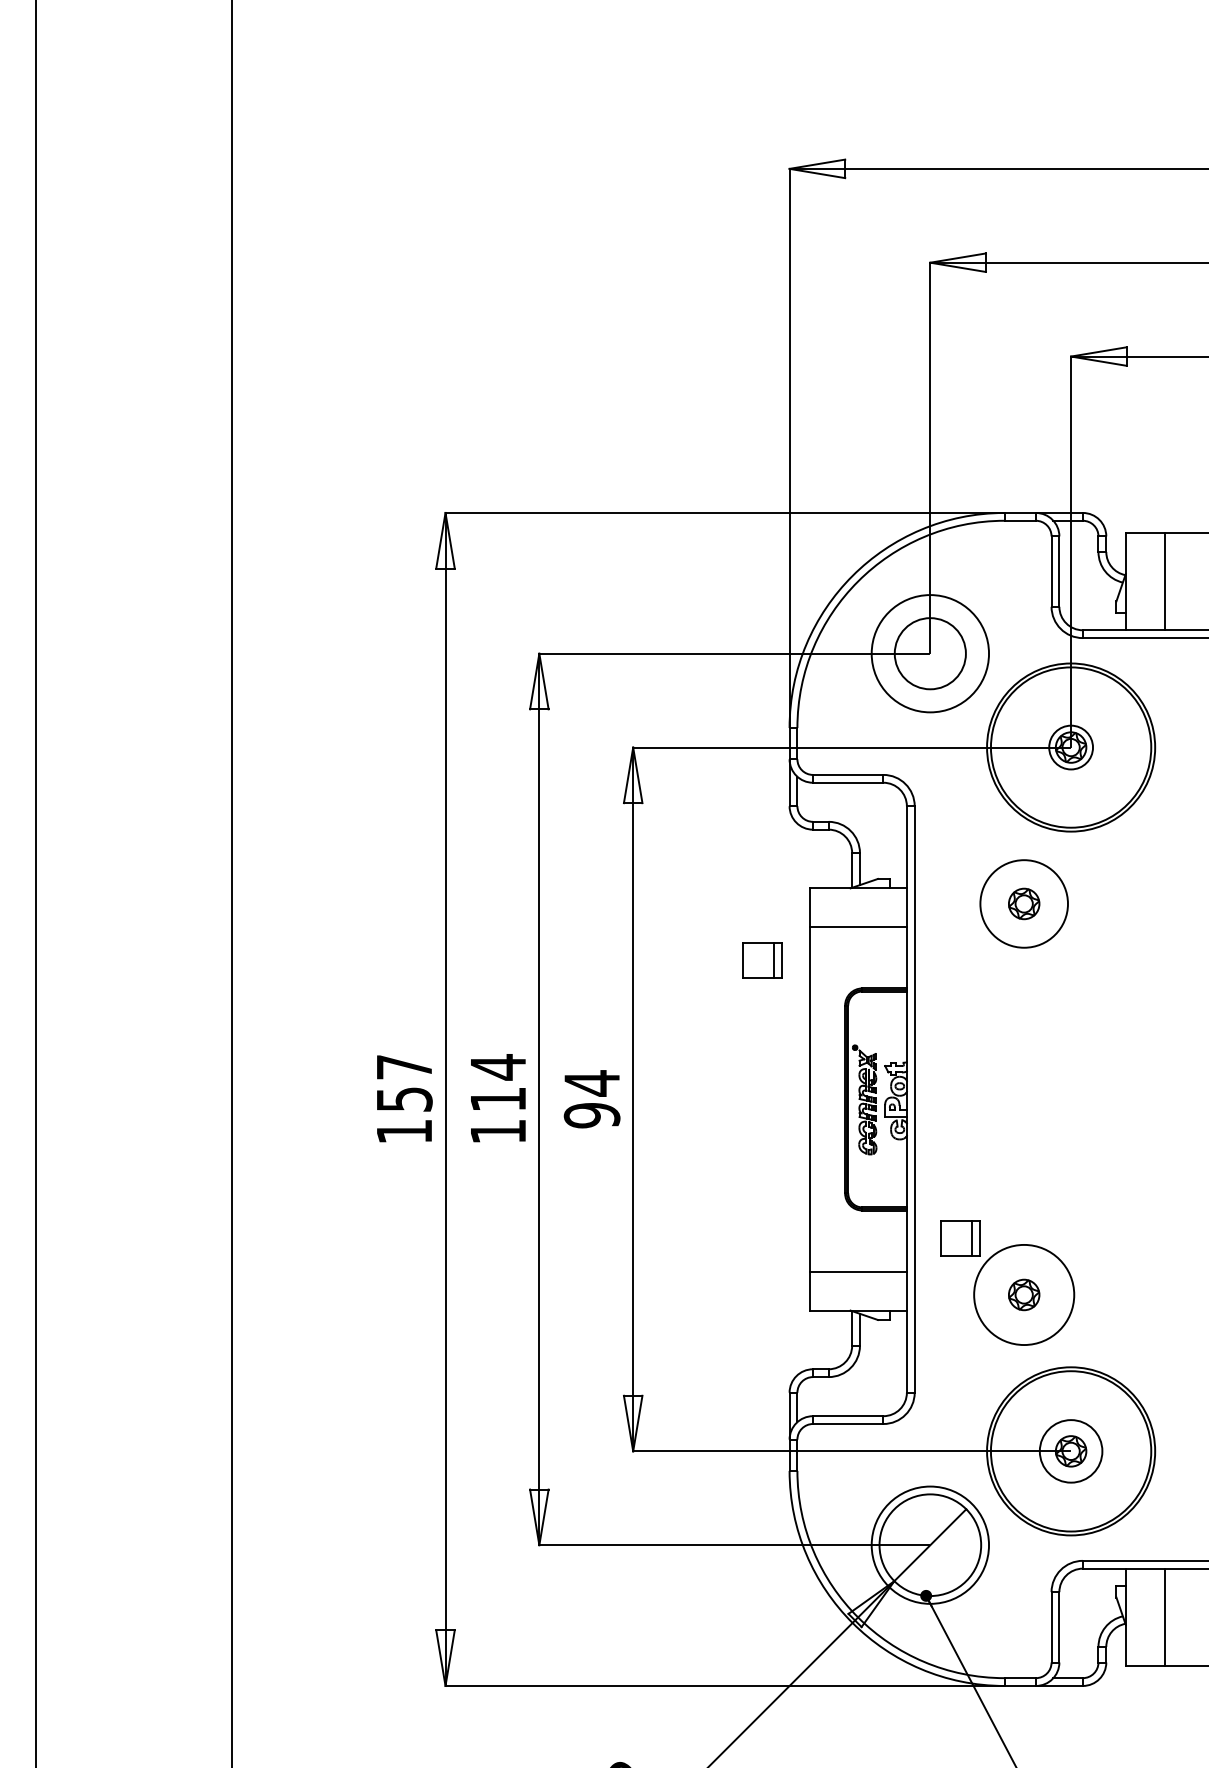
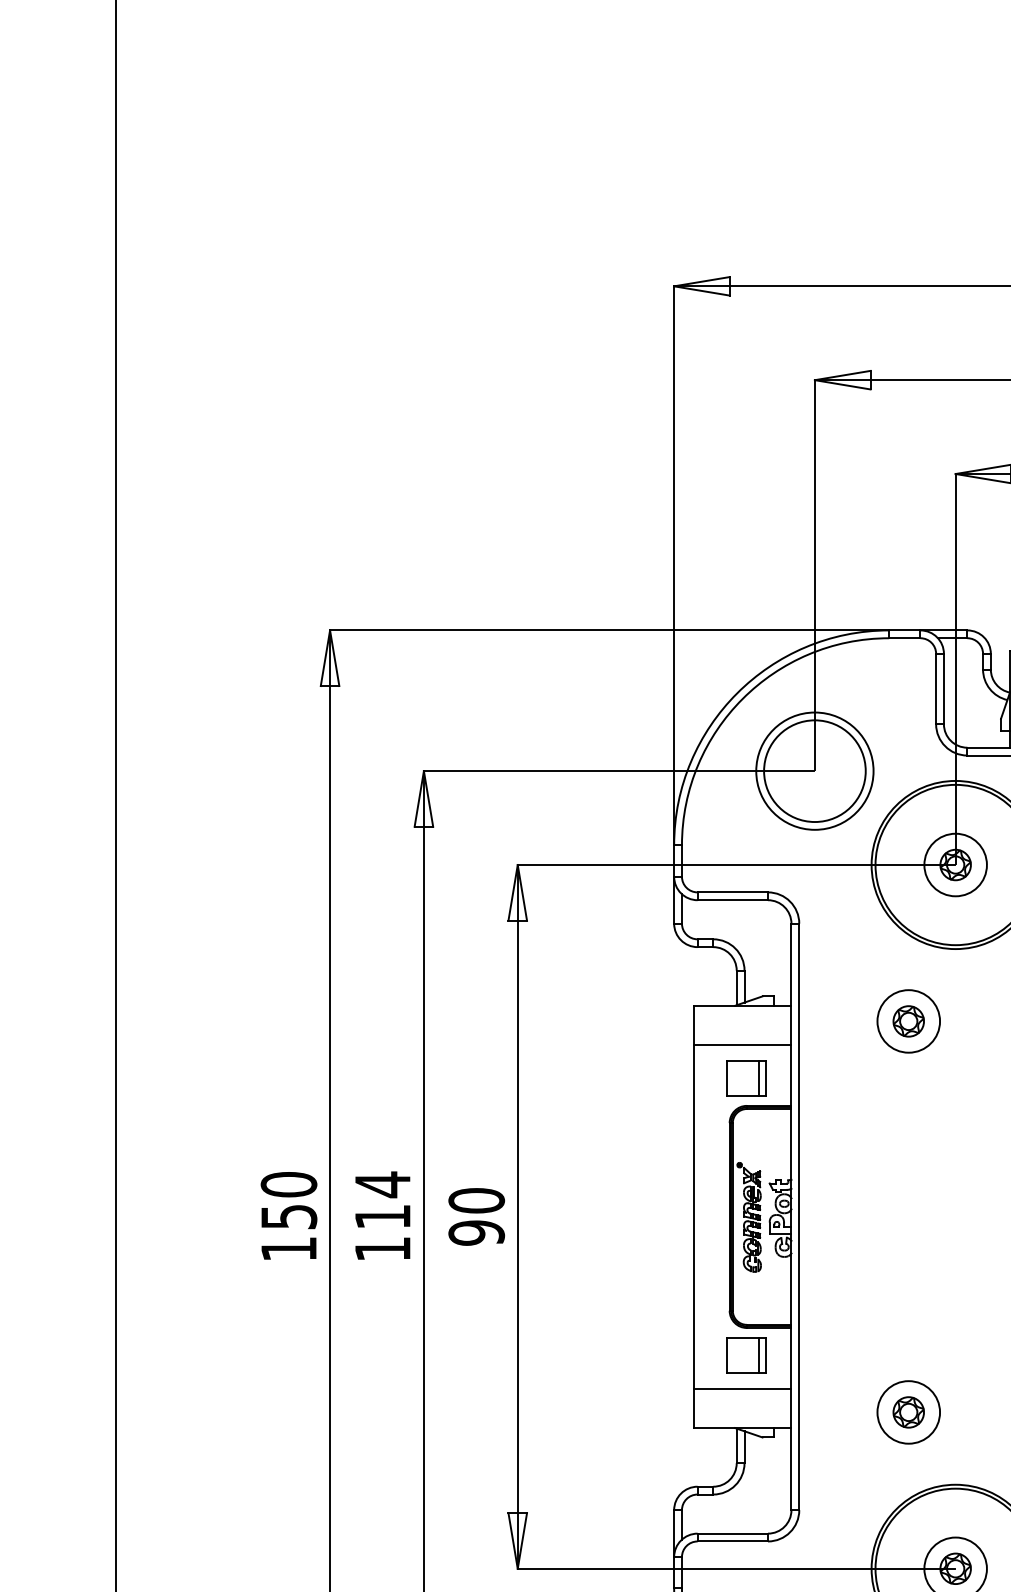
circle: (930, 653) -> (815, 770), size x1.43
circle: (1070, 747) -> (955, 864), size x1.43
circle: (1023, 903) -> (908, 1020), size x0.71
part: (762, 960) -> (747, 1077), moved
text: (404, 1066) -> (289, 1183), 157 -> 150
text: (591, 1083) -> (476, 1200), 94 -> 90
part: (960, 1238) -> (747, 1355), moved
circle: (1023, 1294) -> (908, 1411), size x0.62

